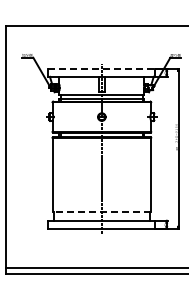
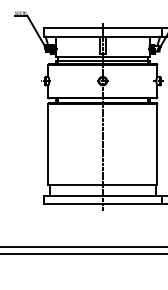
line: (102, 69) -> (103, 28), dashed -> solid
line: (101, 211) -> (102, 185), dashed -> solid

